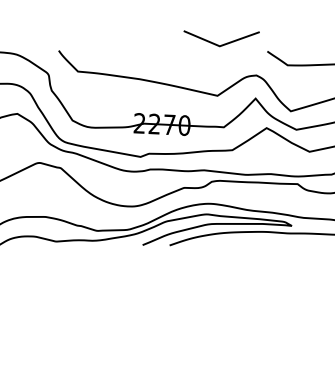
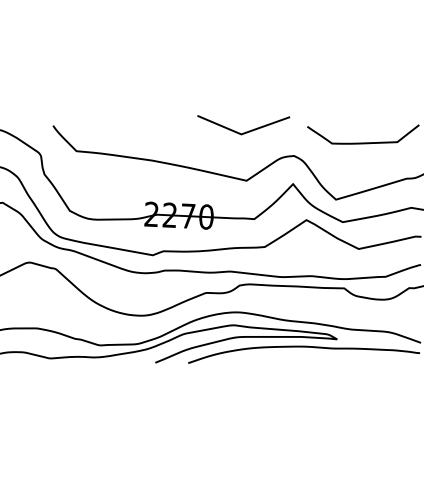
line: (224, 43) -> (246, 131), moved

